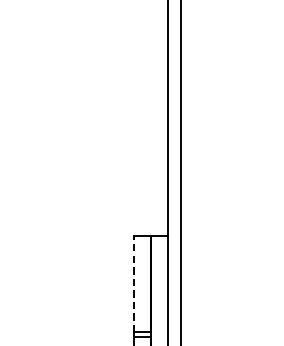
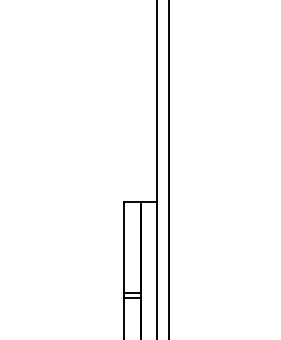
line: (134, 283) -> (124, 247), dashed -> solid

